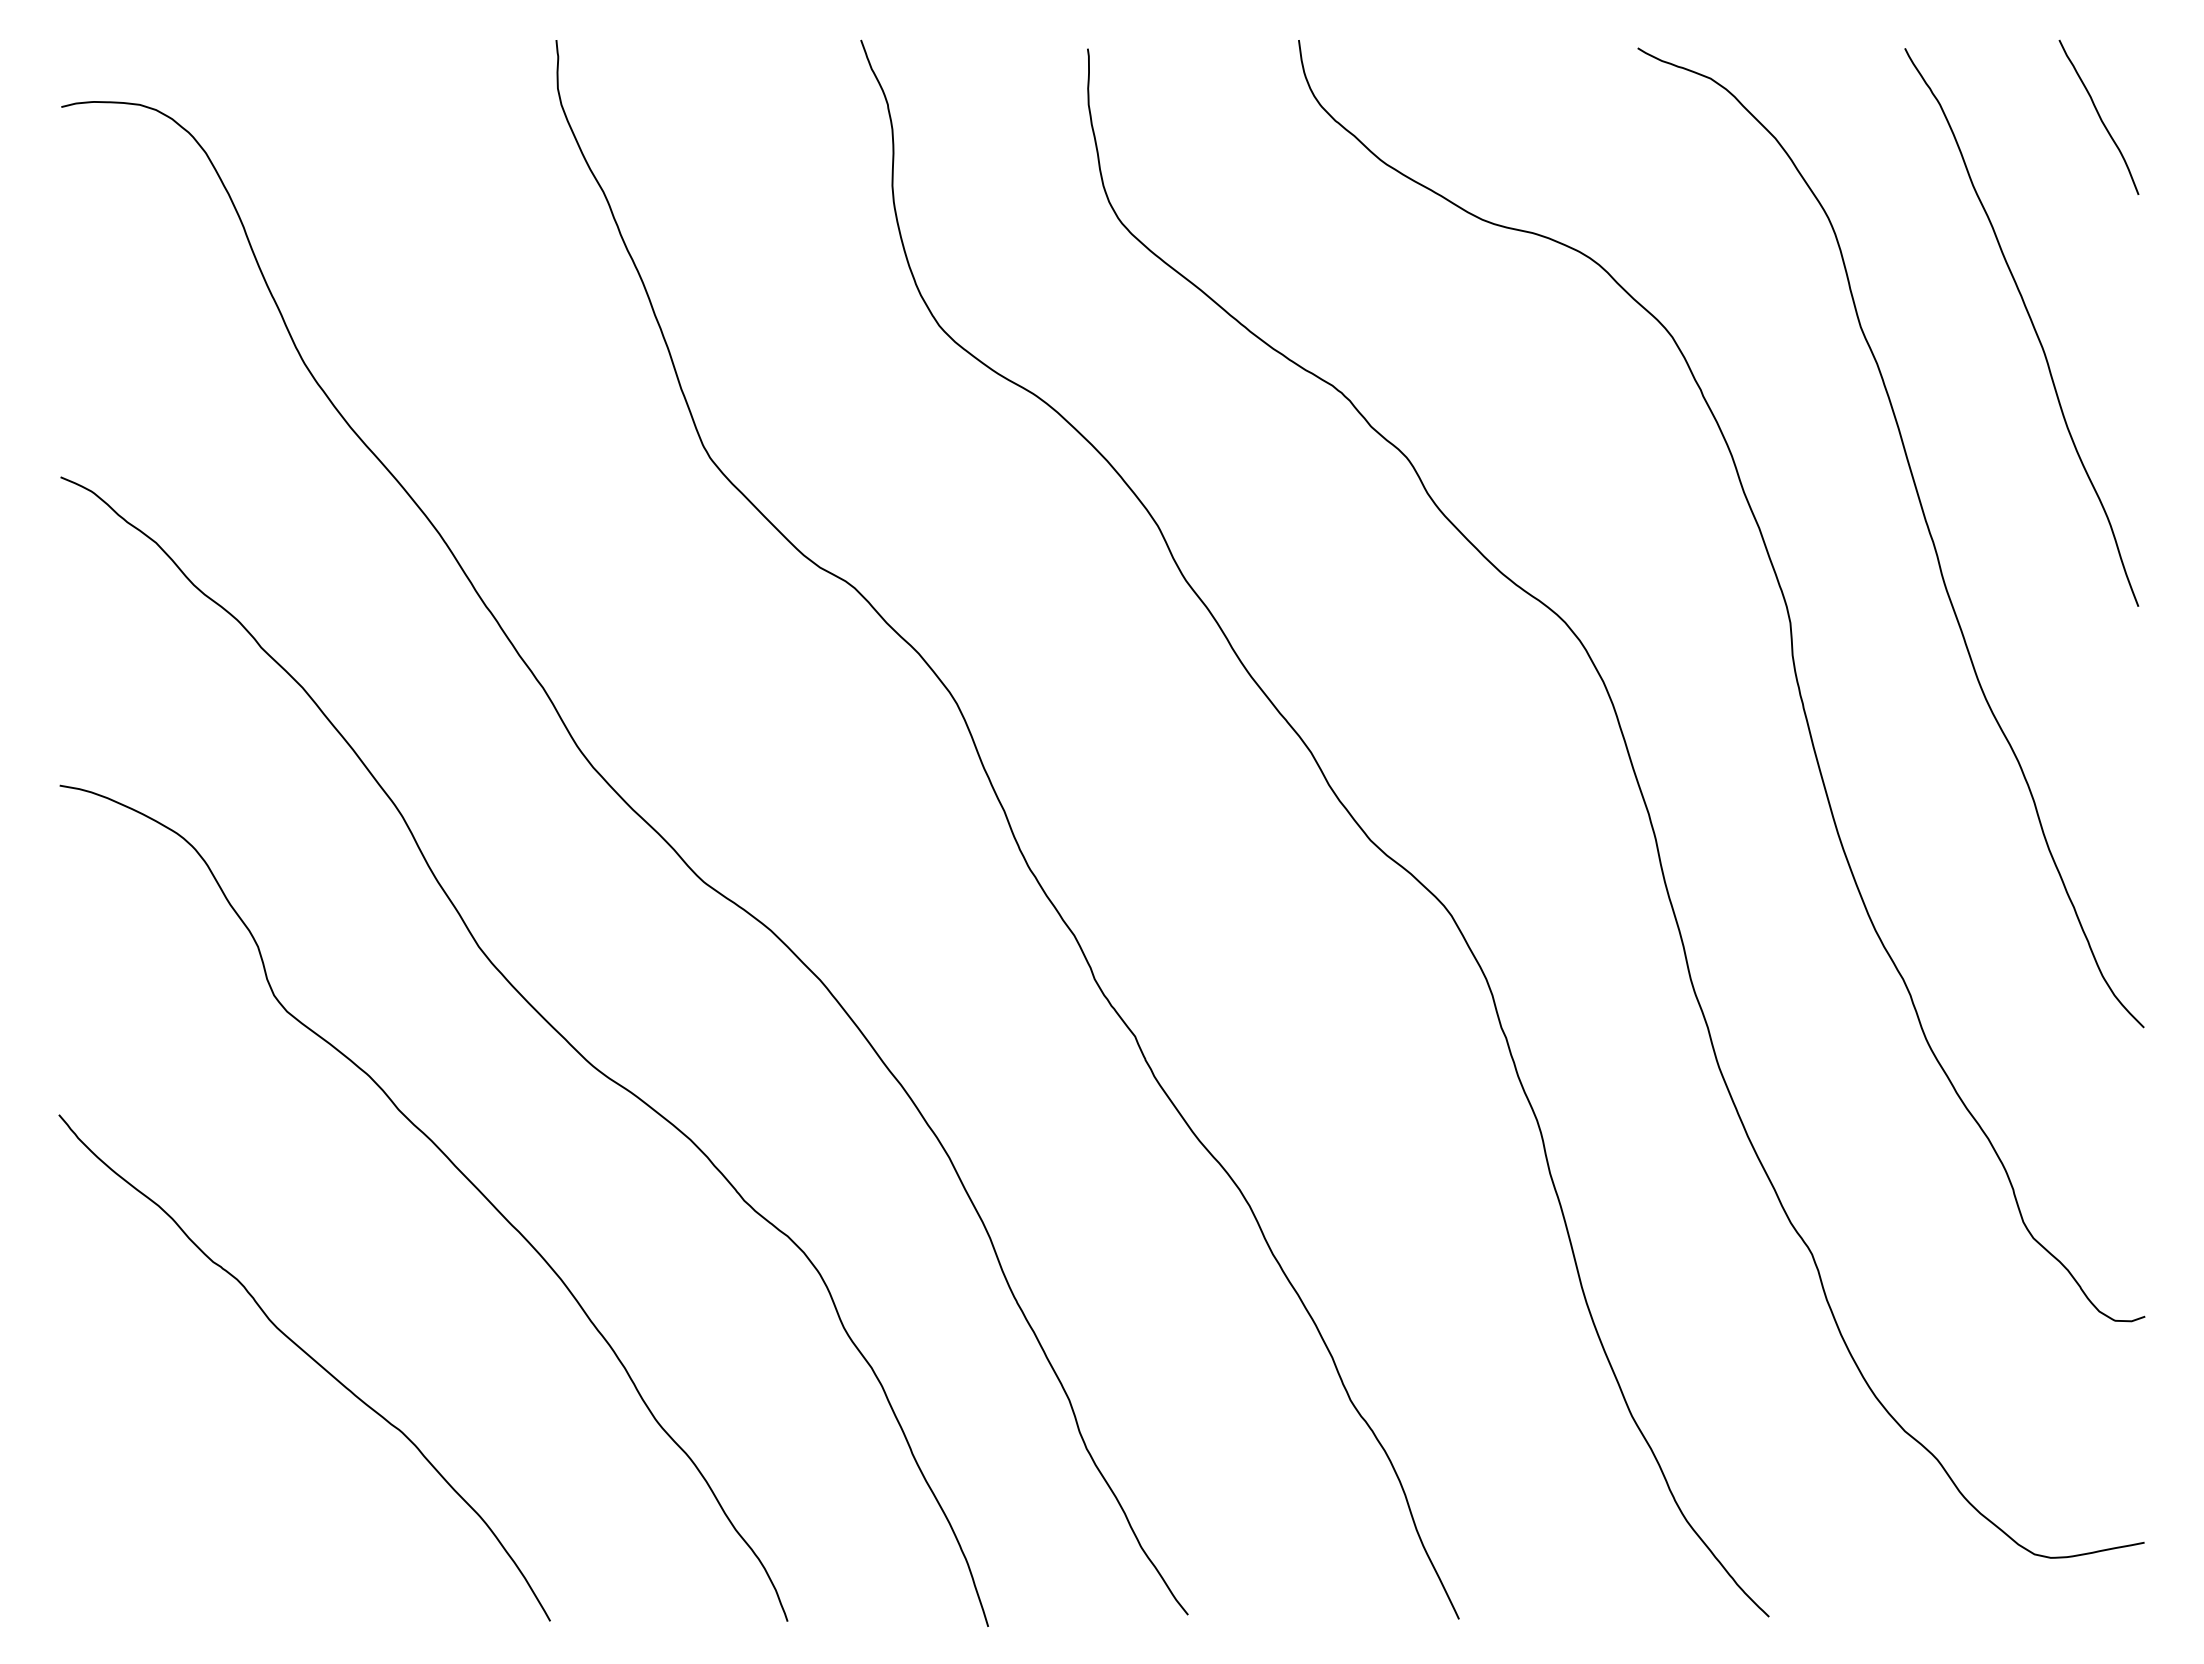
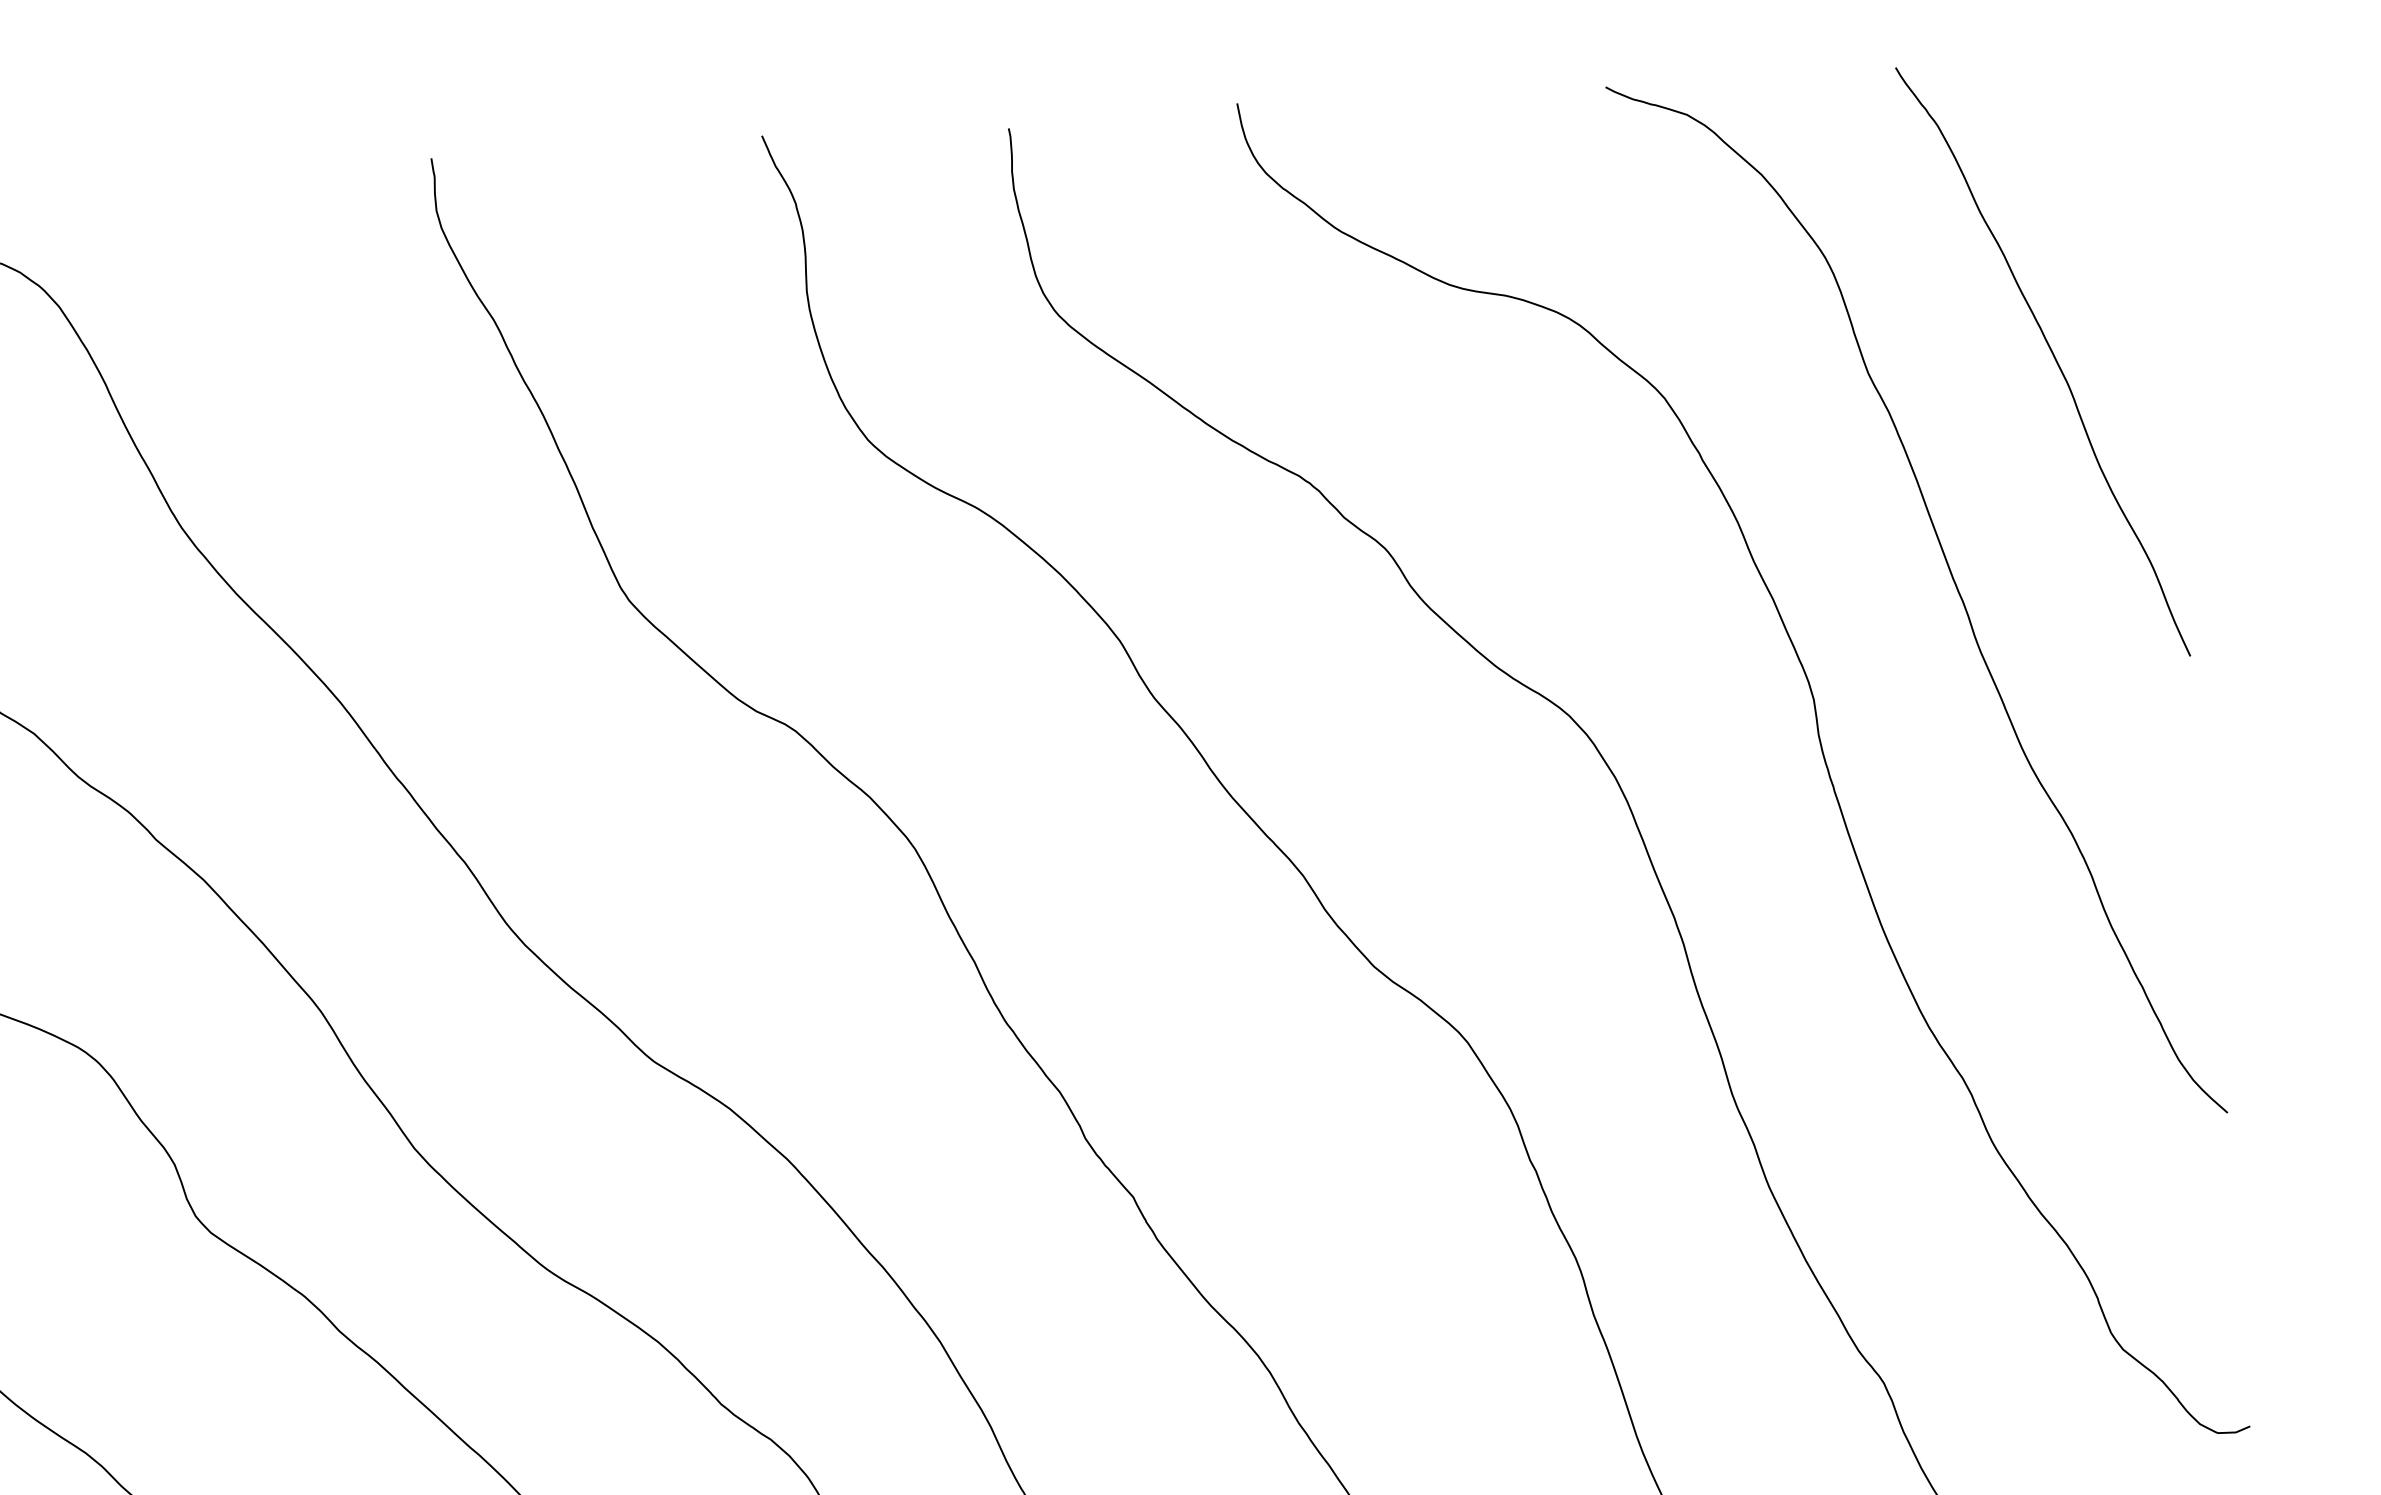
curve: (2098, 116) -> (2110, 127), removed

